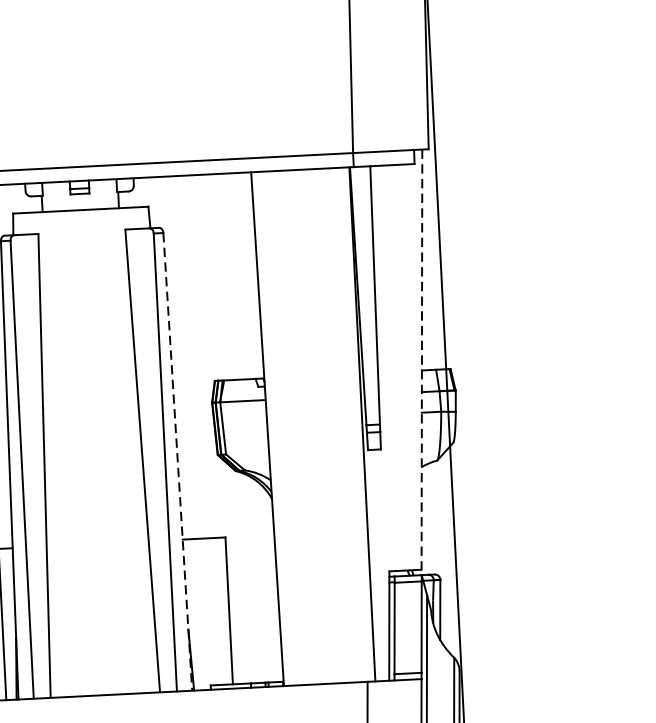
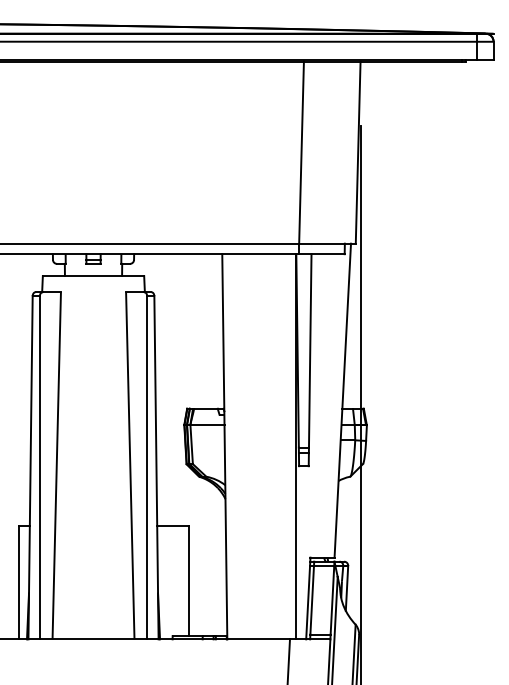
line: (421, 360) -> (342, 401), dashed -> solid
line: (177, 461) -> (156, 467), dashed -> solid

